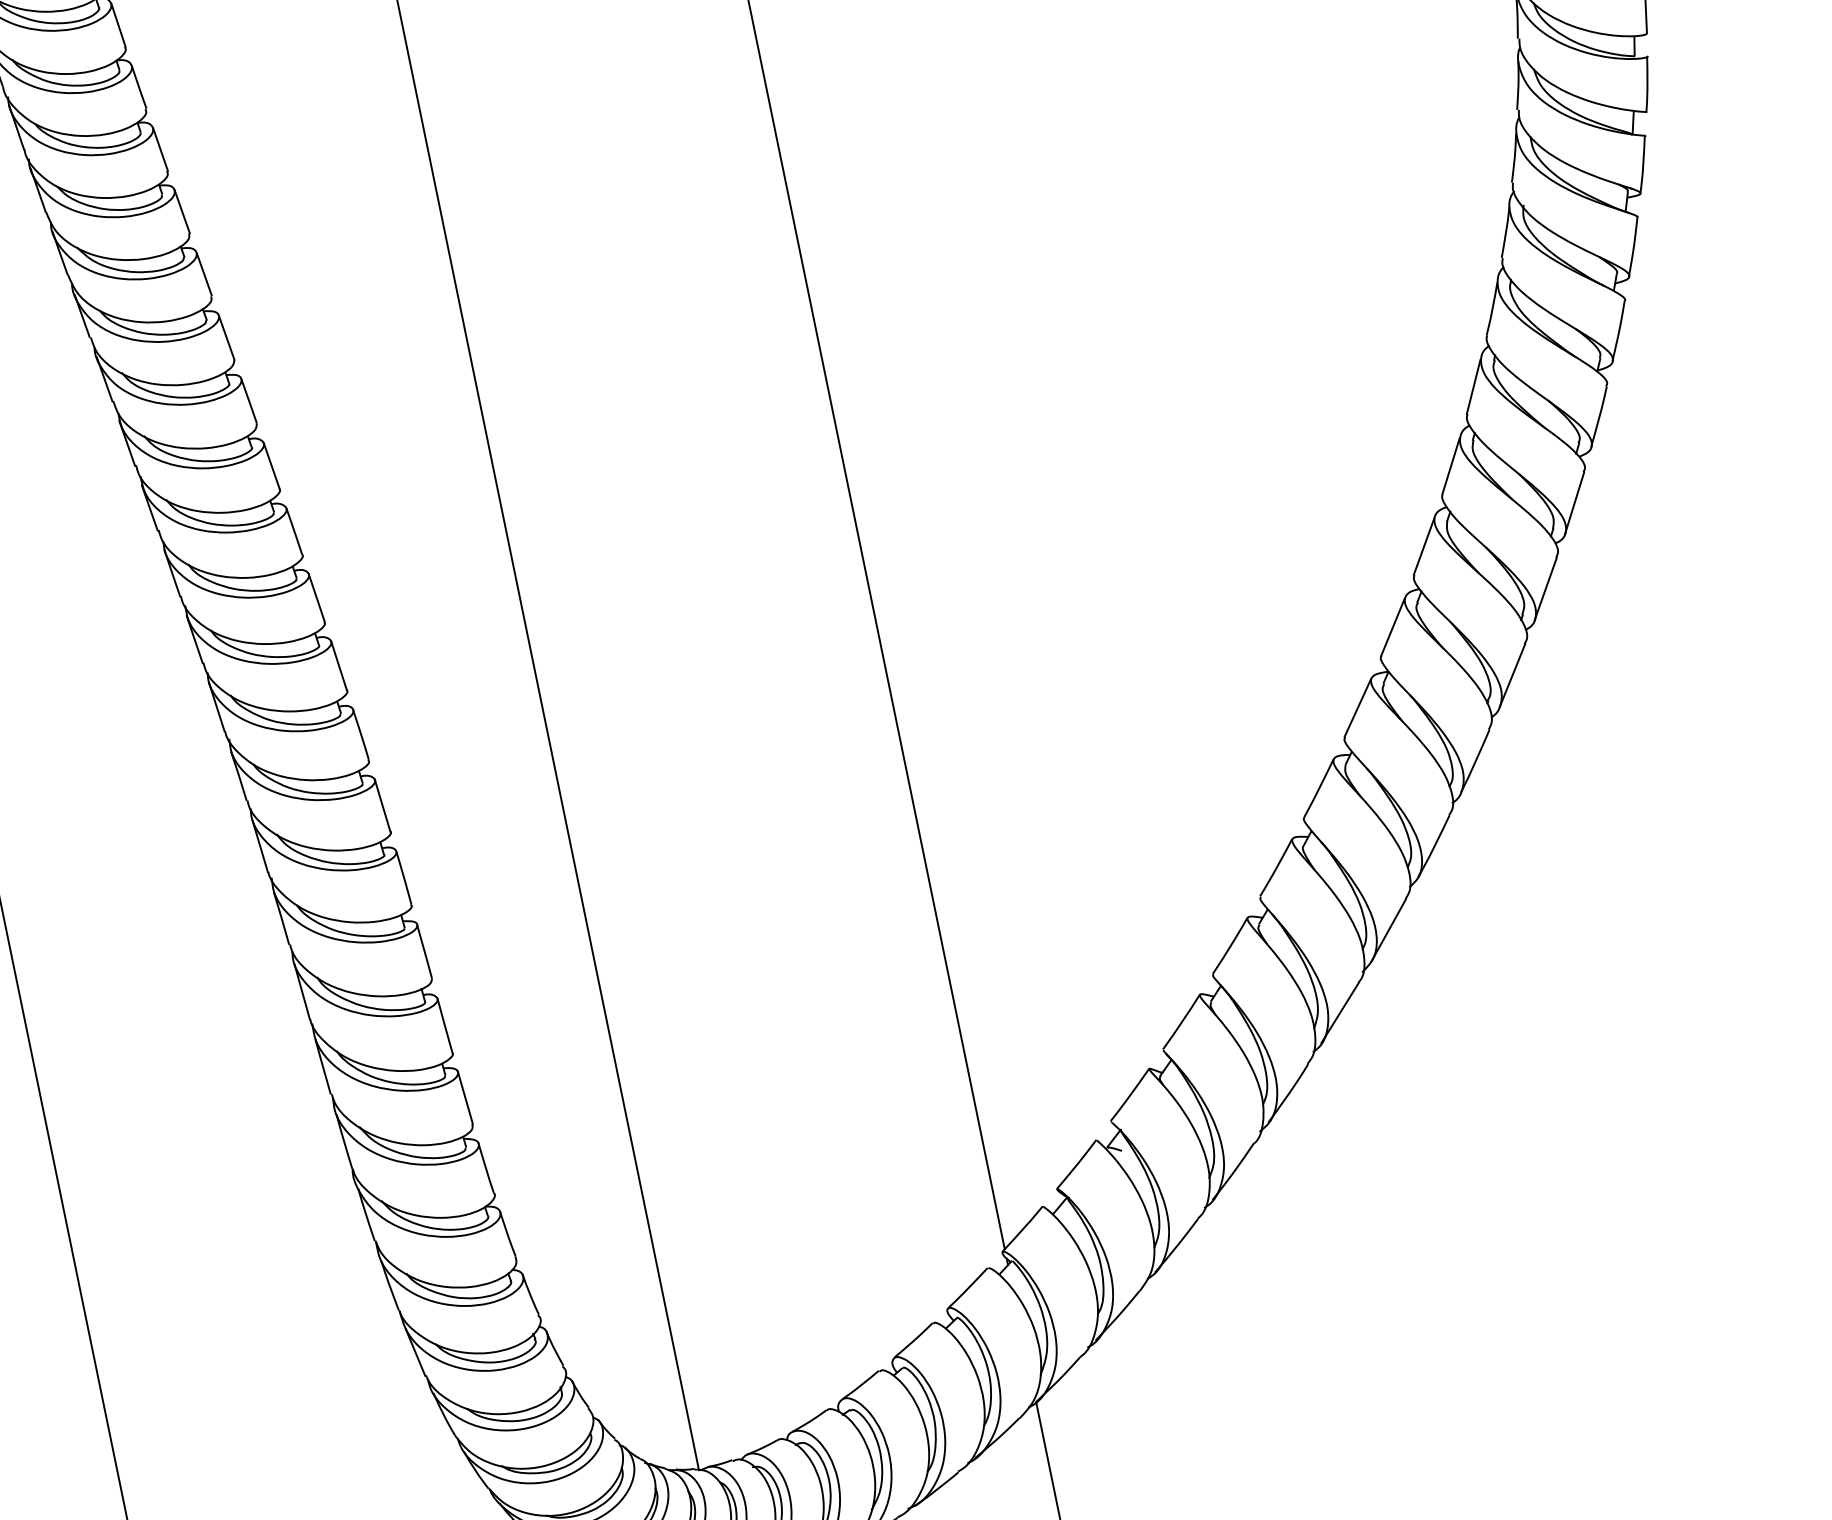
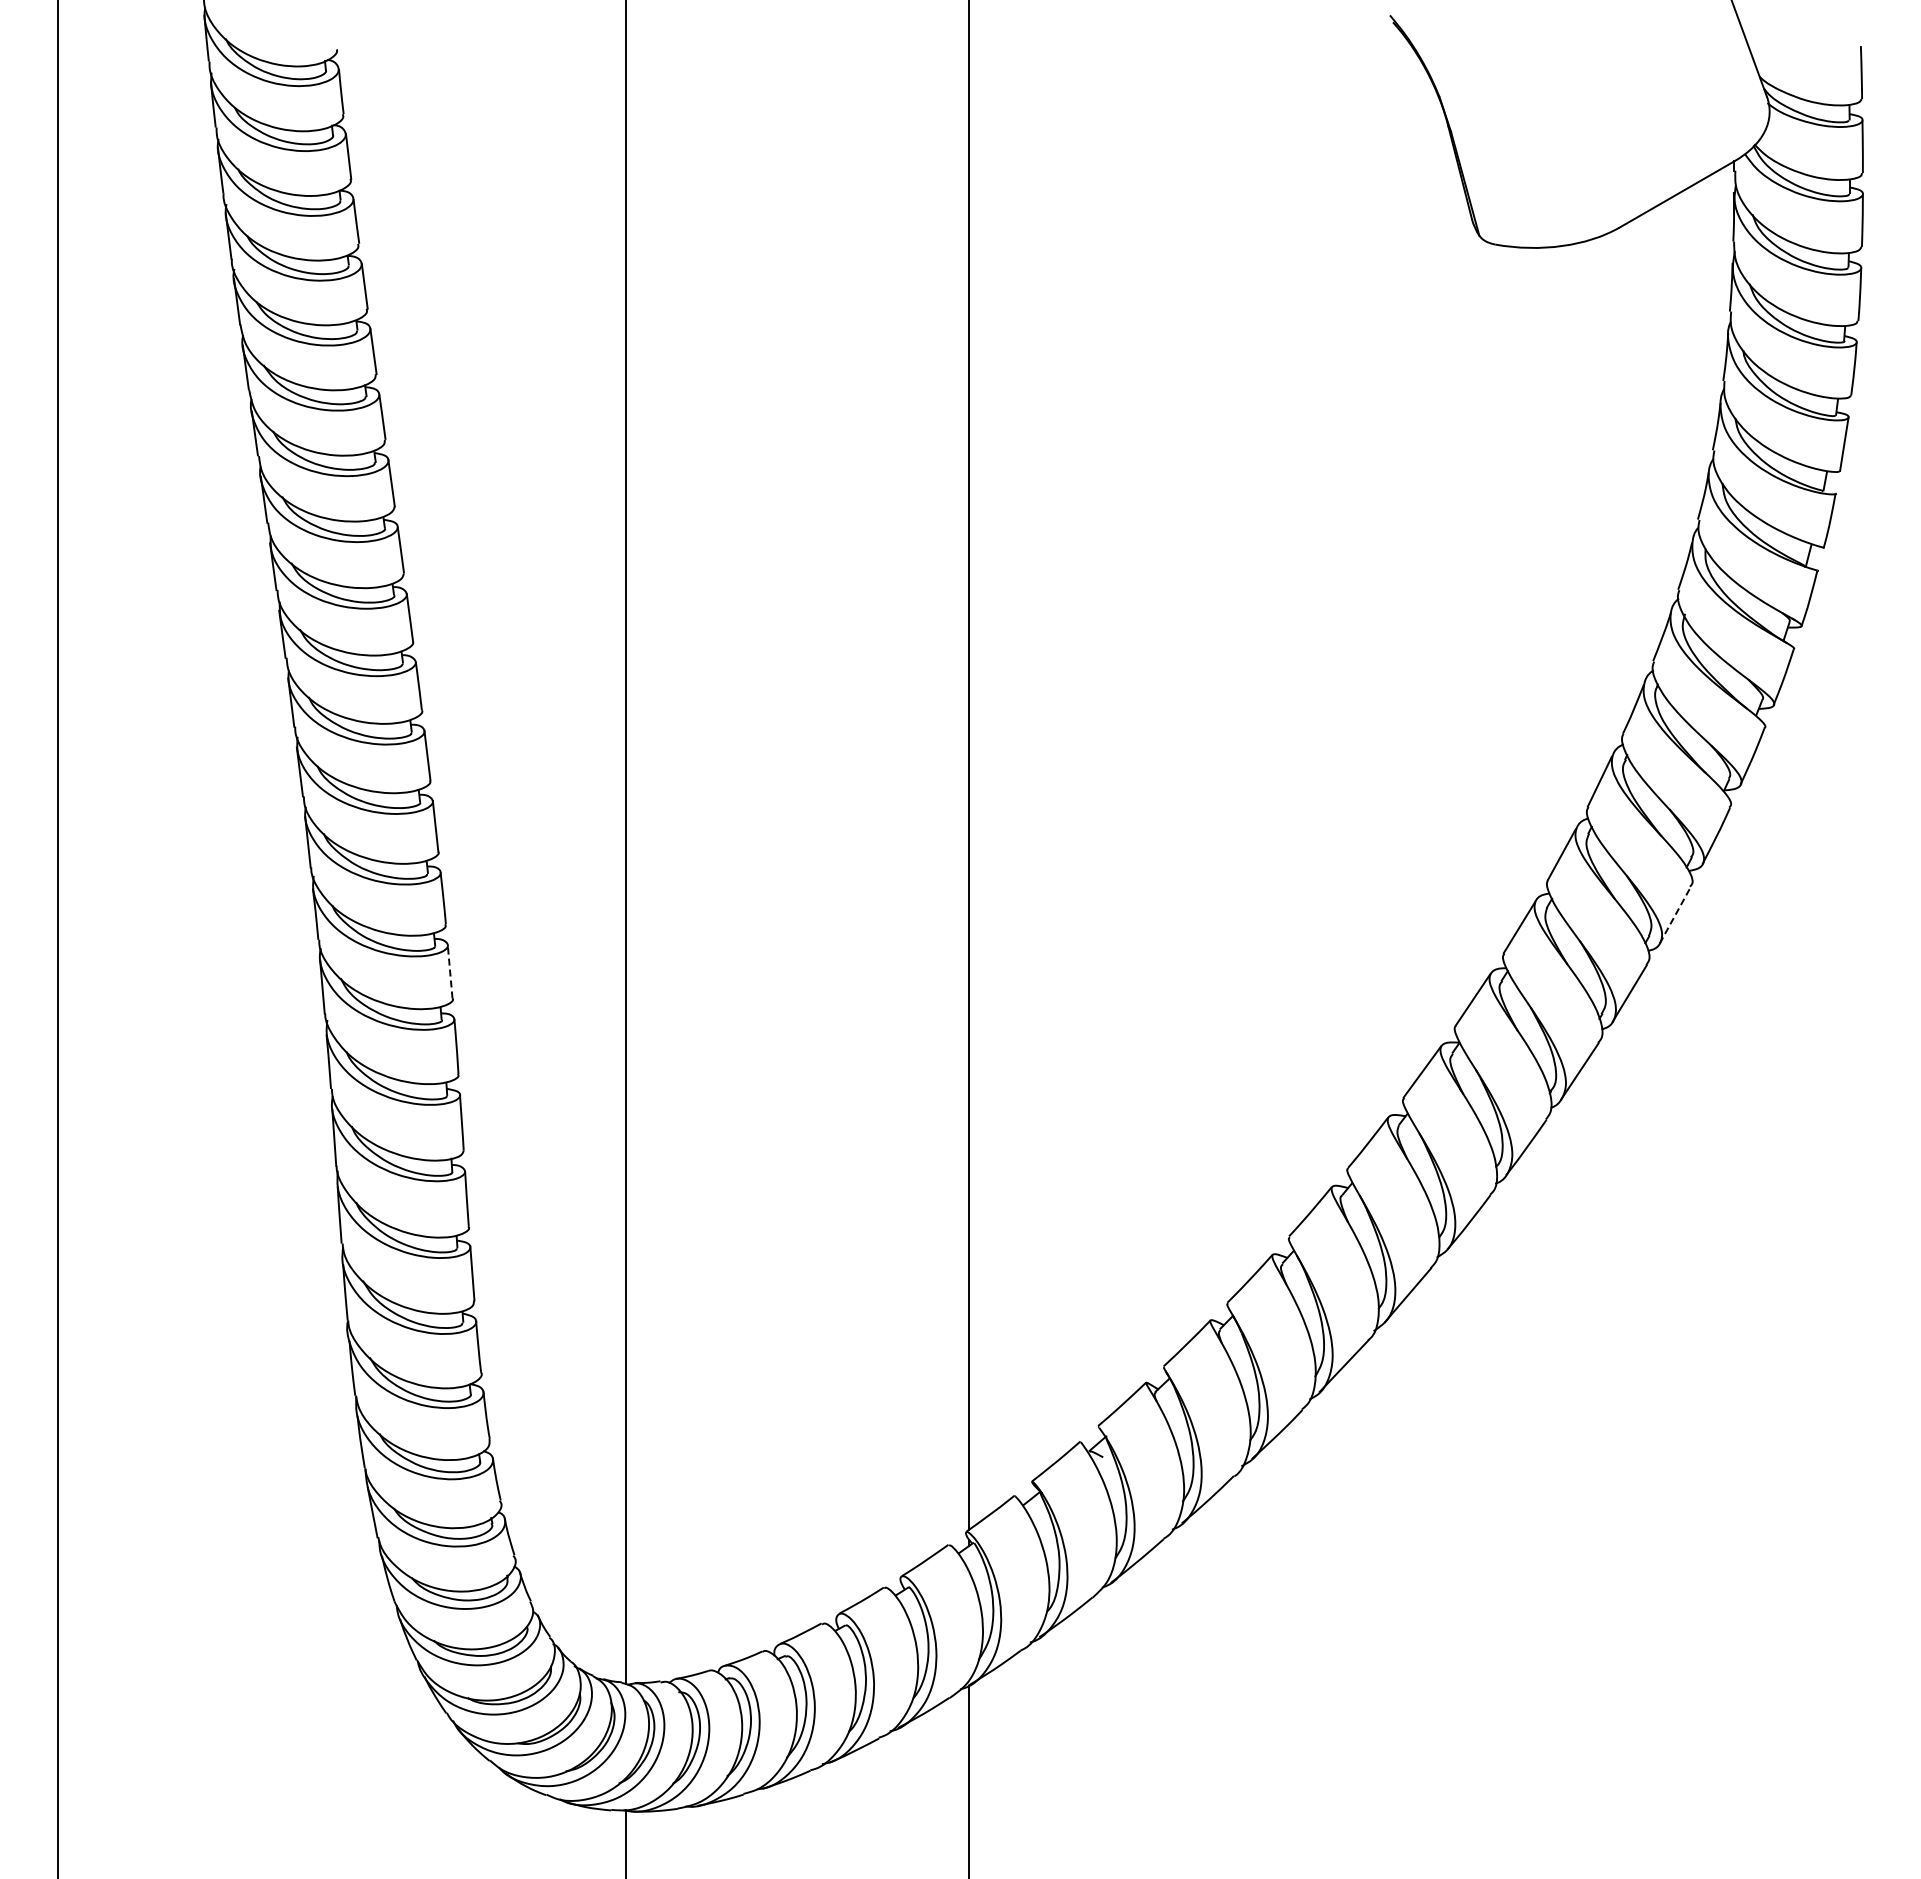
line: (1574, 502) -> (1675, 914), solid -> dashed
line: (382, 805) -> (450, 971), solid -> dashed

